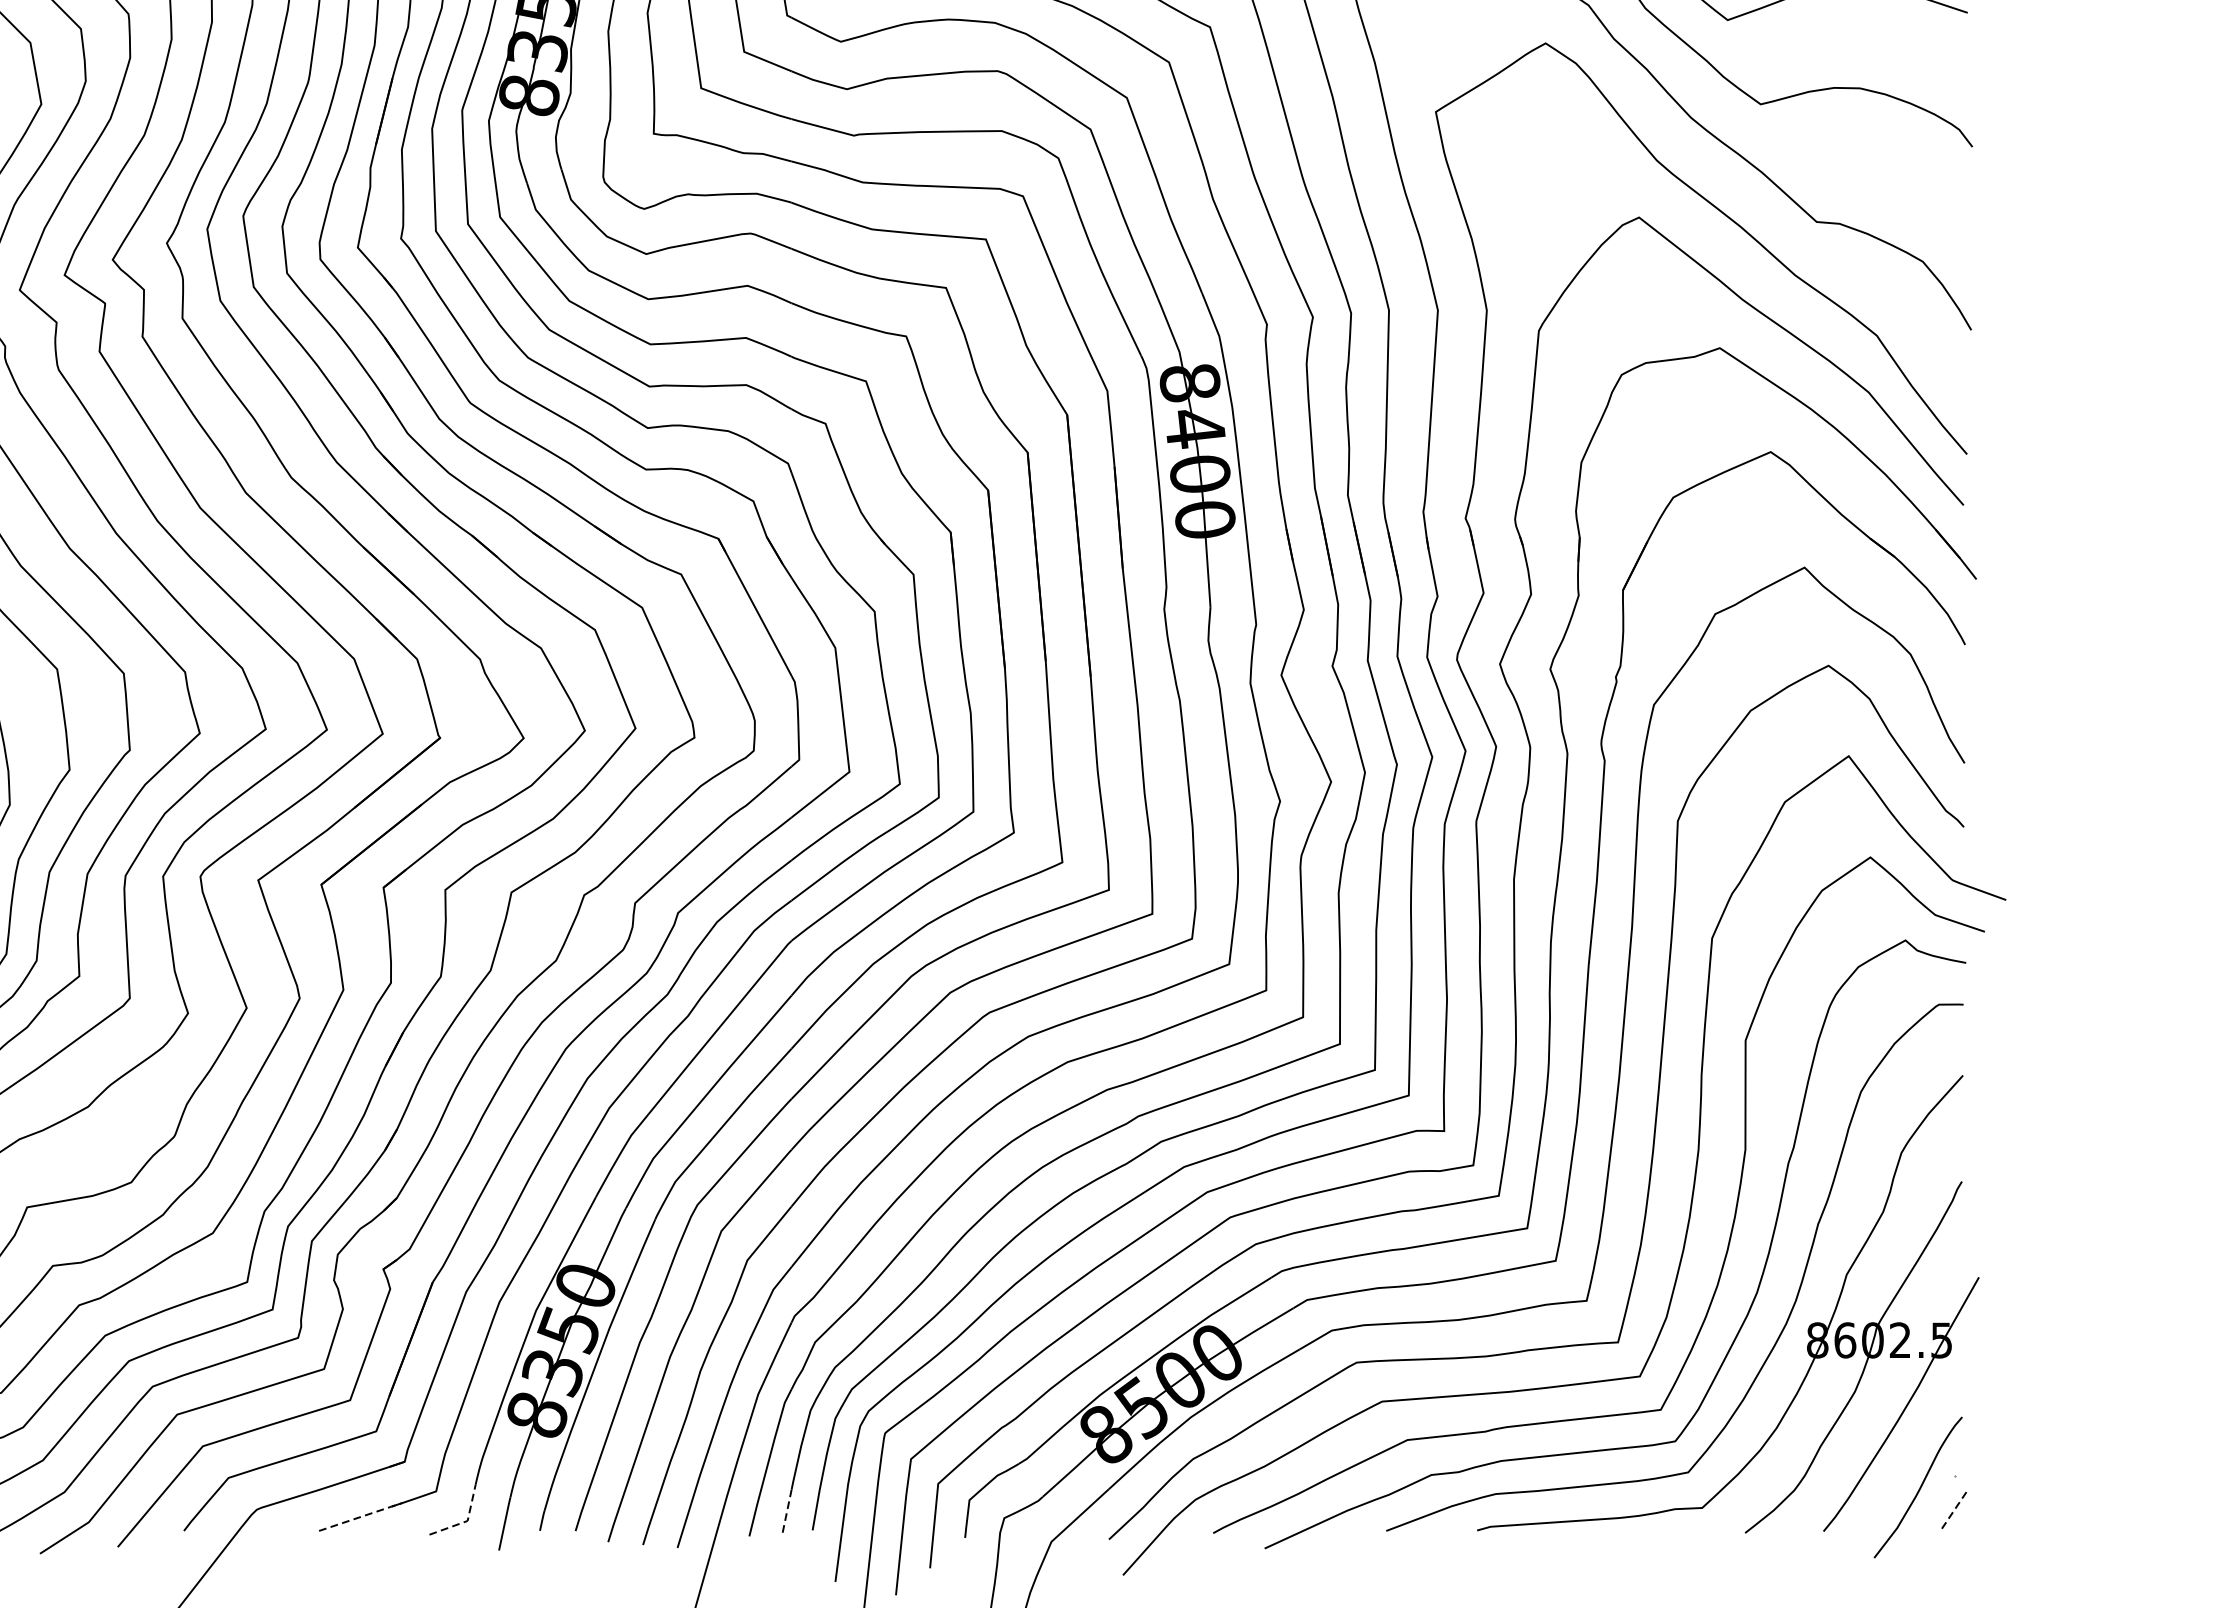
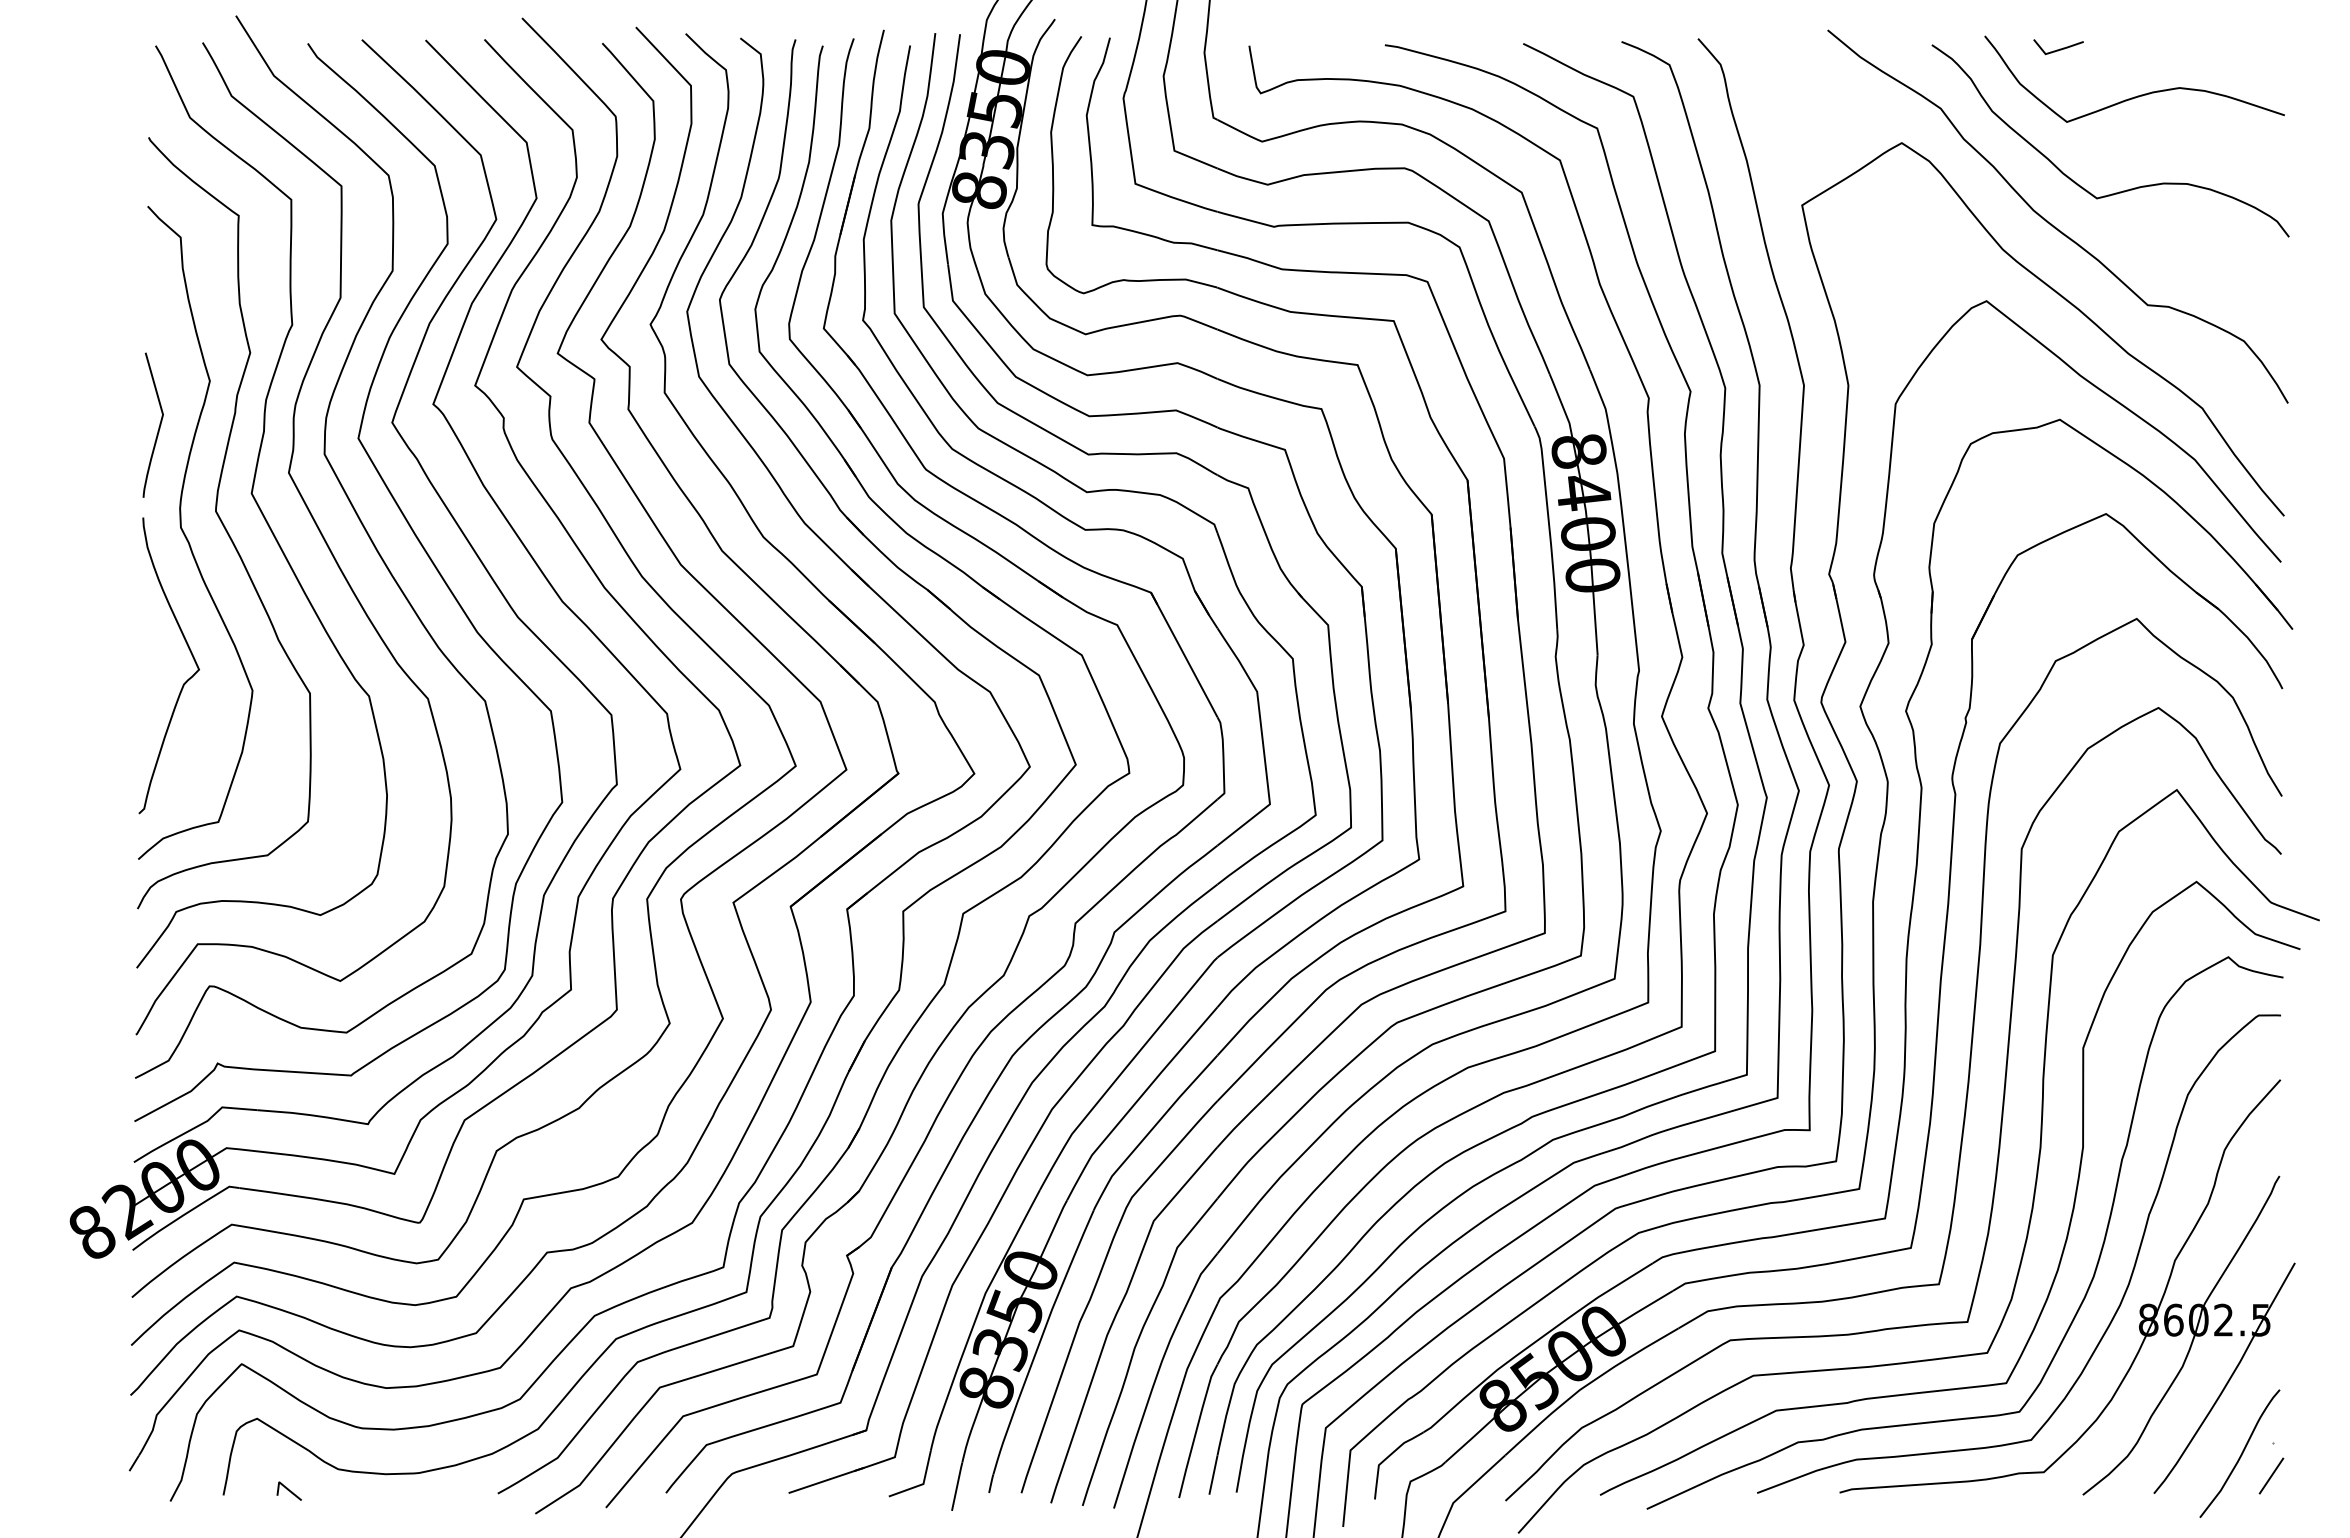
line: (787, 1510) -> (1213, 1474), dashed -> solid
line: (1953, 1512) -> (2271, 1476), dashed -> solid
line: (361, 1517) -> (827, 1480), dashed -> solid
line: (467, 1521) -> (923, 1484), dashed -> solid

